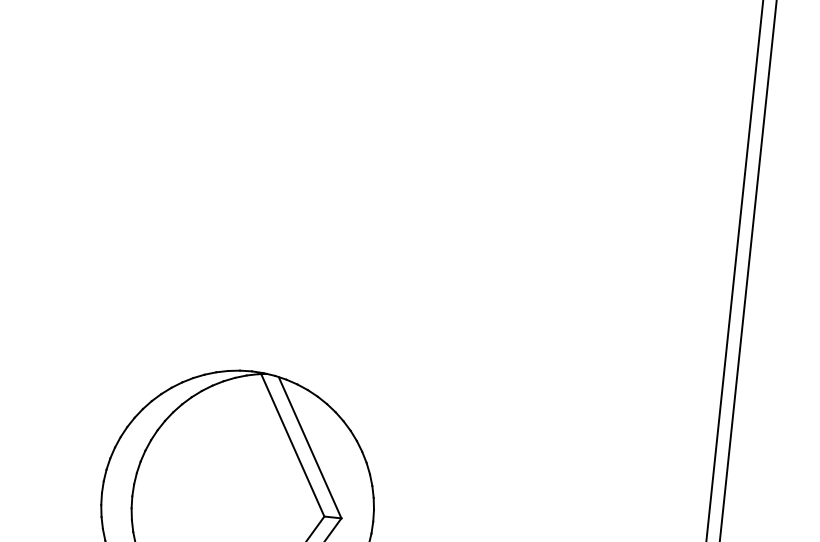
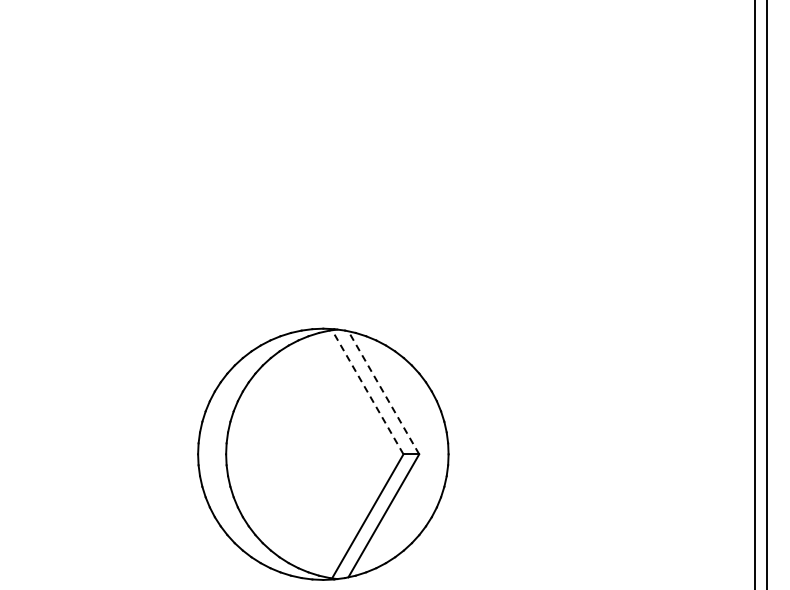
line: (292, 445) -> (367, 392), solid -> dashed
line: (309, 447) -> (383, 392), solid -> dashed

